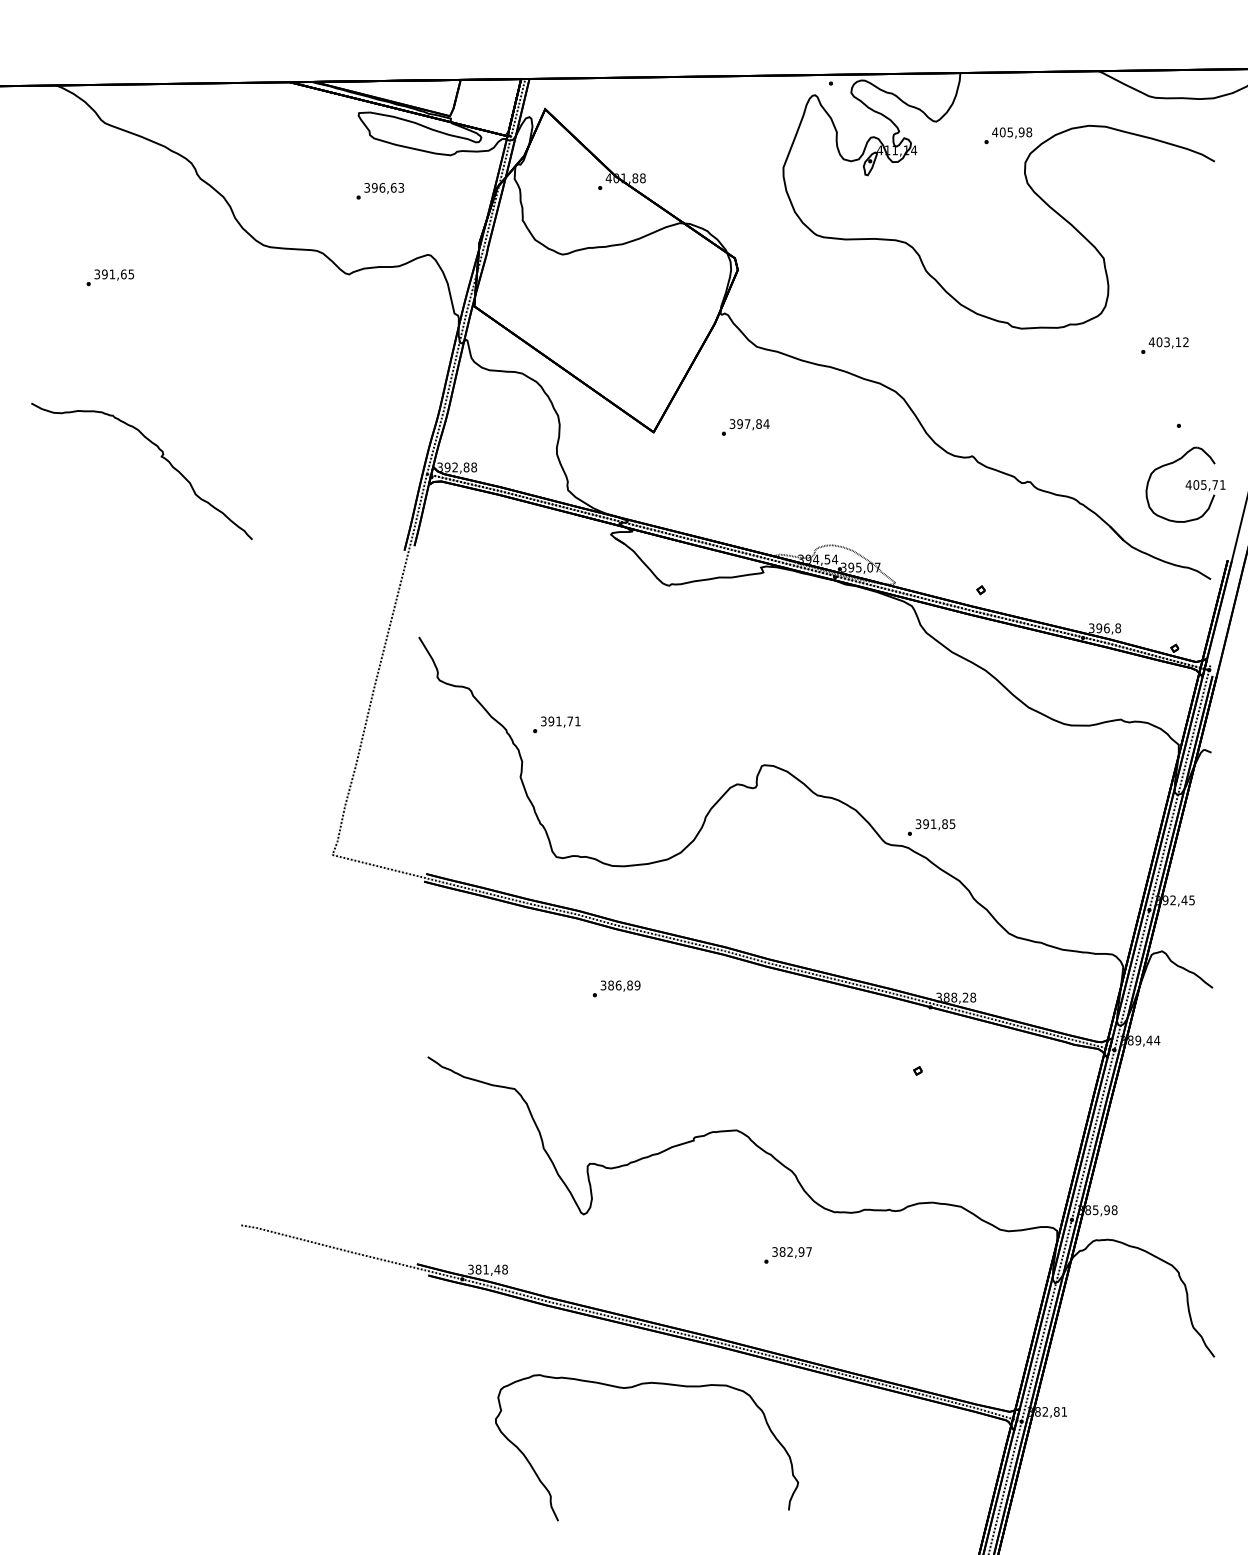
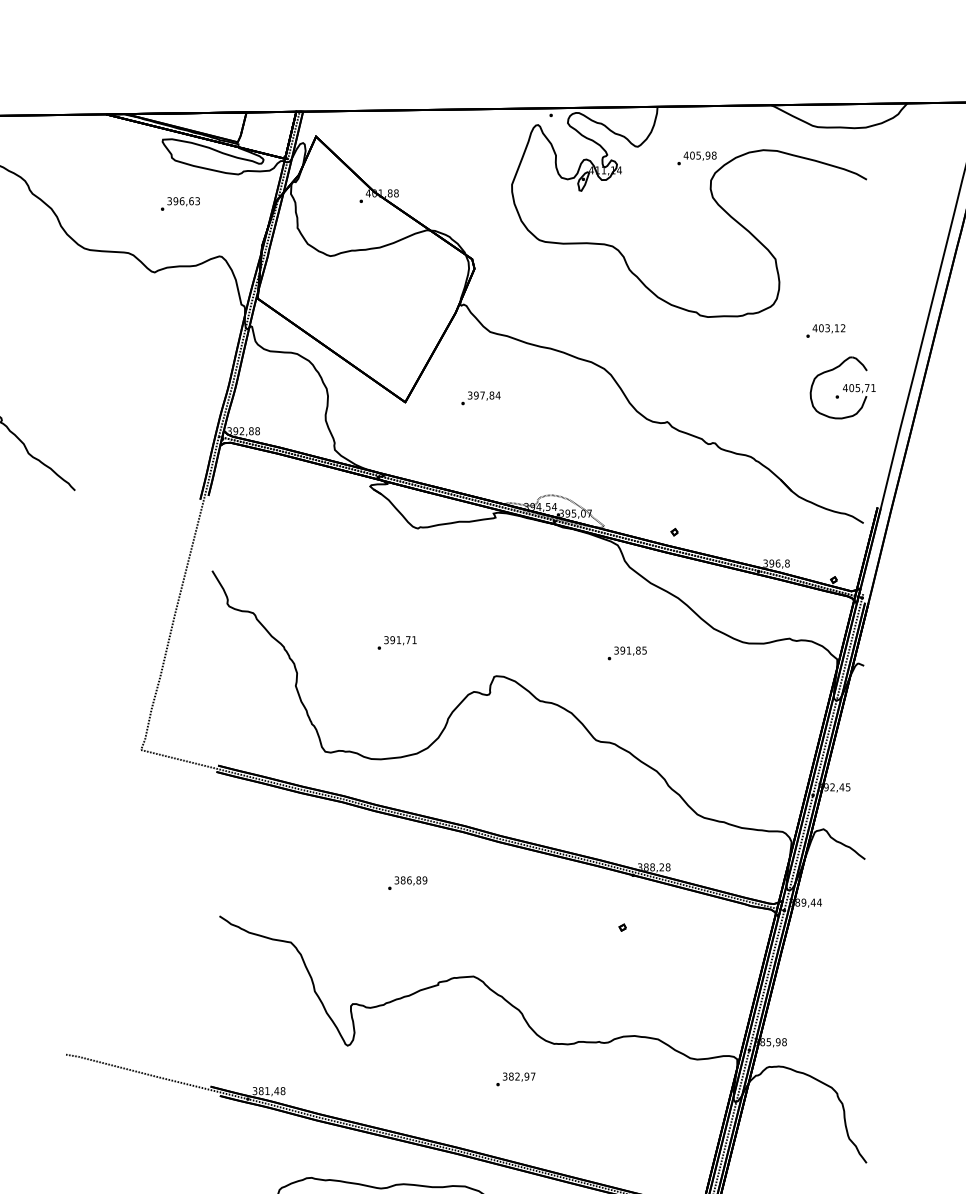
part: (1185, 484) -> (842, 387), moved
text: (556, 724) -> (396, 642), moved
text: (931, 827) -> (627, 653), moved
text: (616, 988) -> (407, 882), moved

